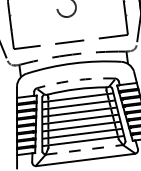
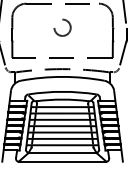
arc: (75, 80) -> (62, 91), dashed -> solid
line: (84, 150) -> (62, 153), dashed -> solid

